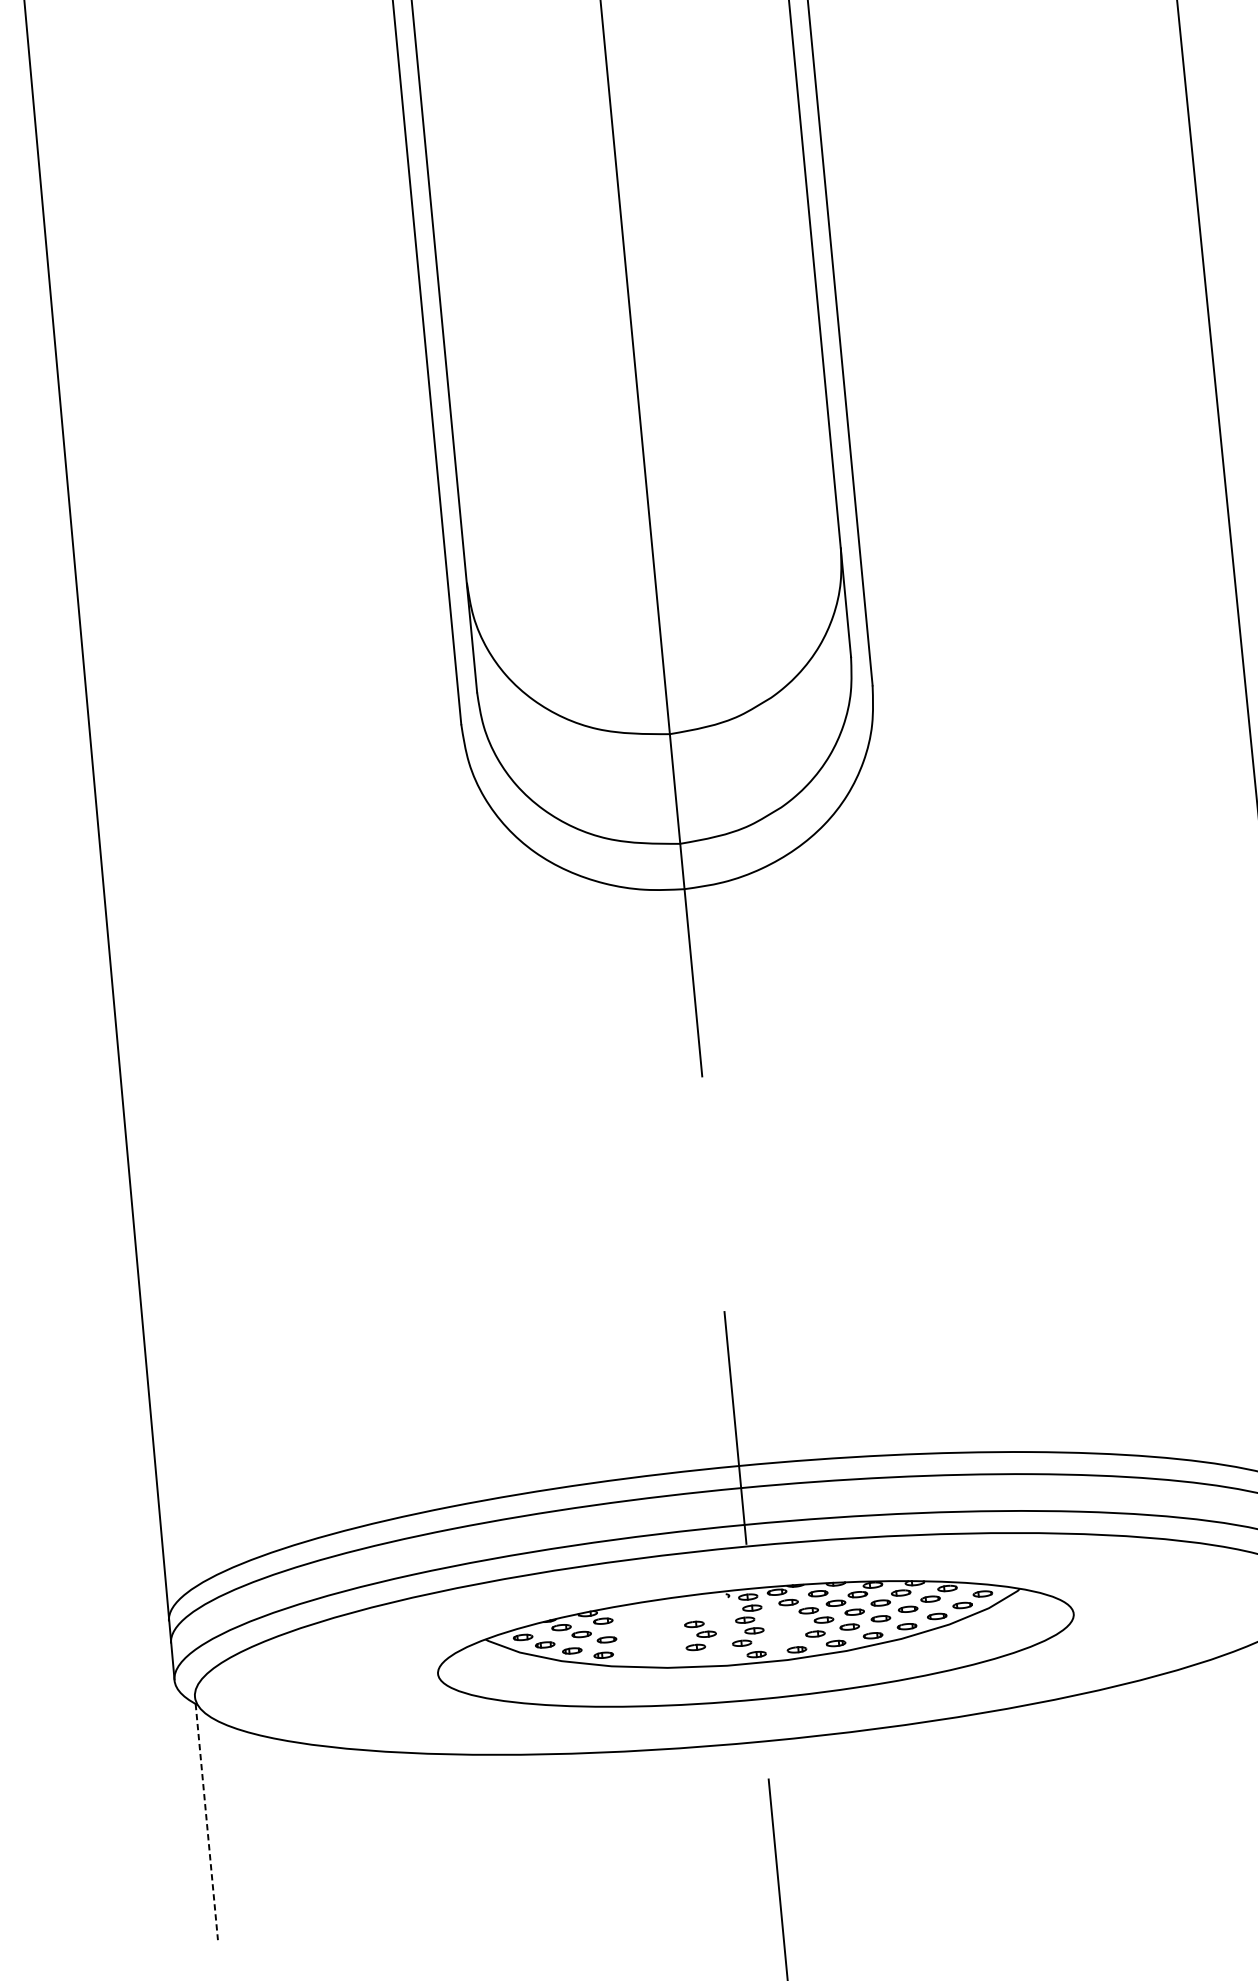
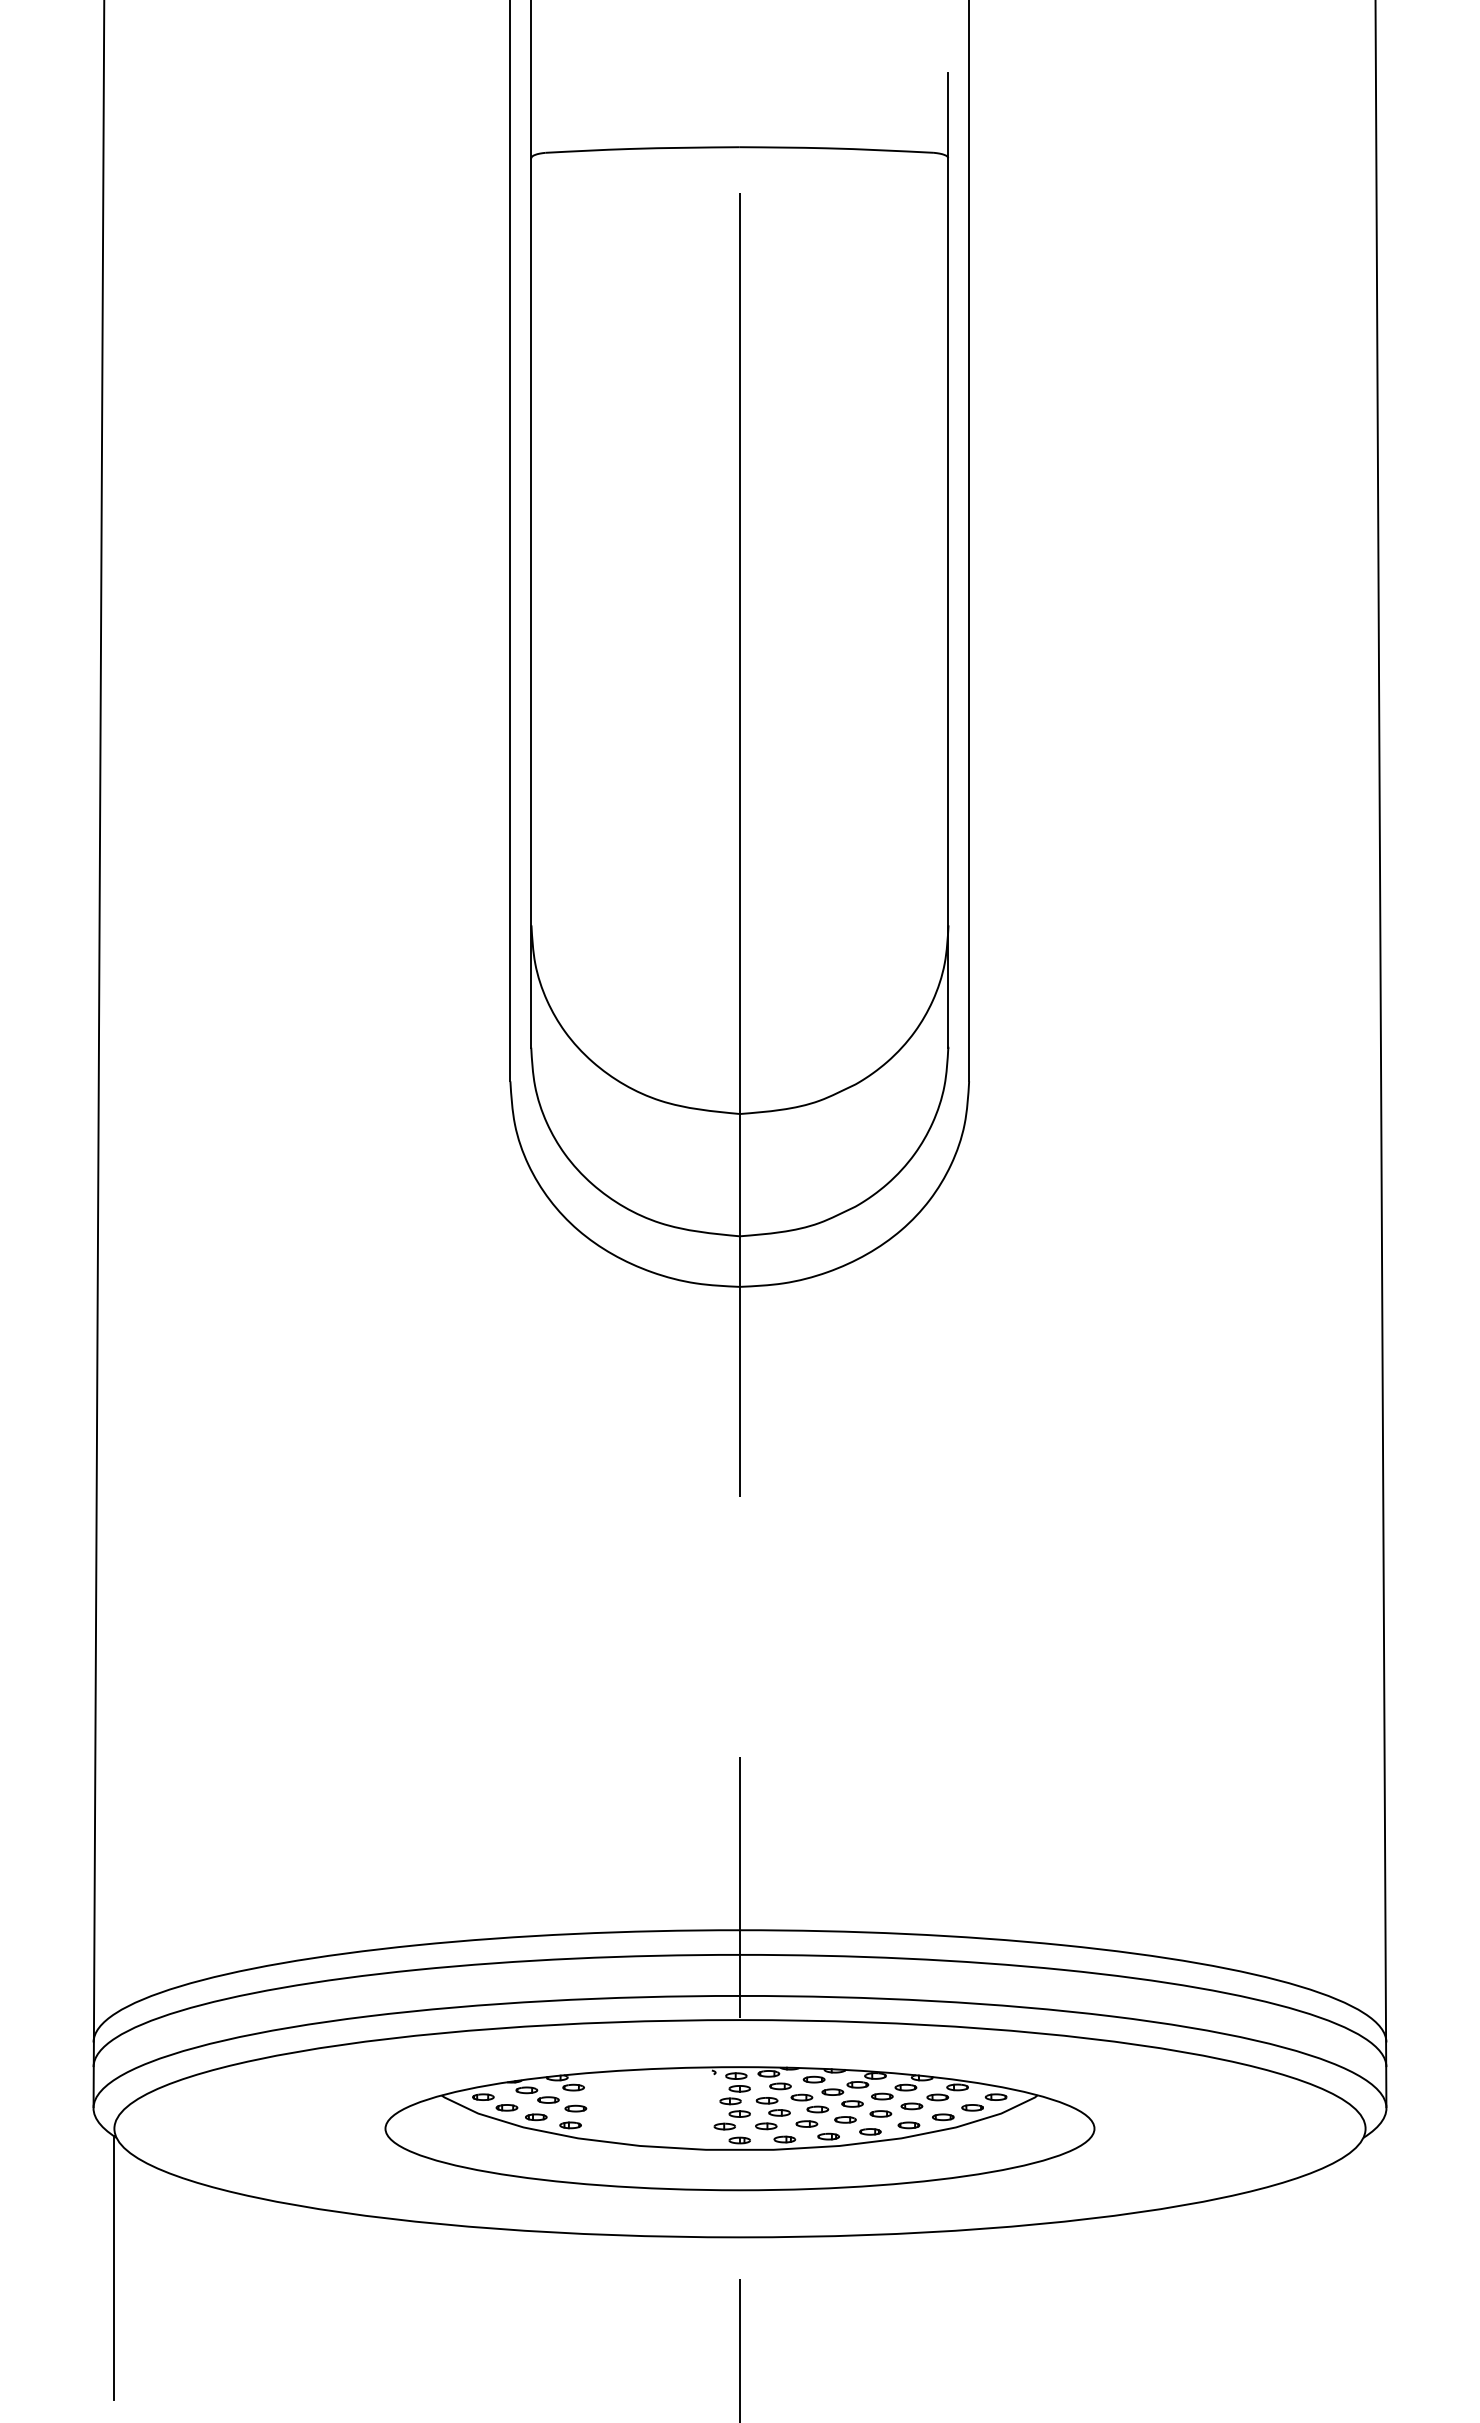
part: (700, 1635) -> (772, 2113), moved
line: (206, 1822) -> (114, 2268), dashed -> solid

